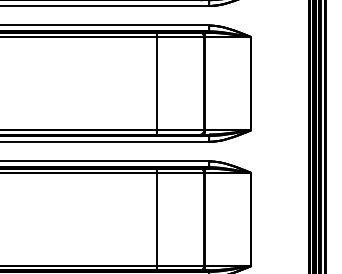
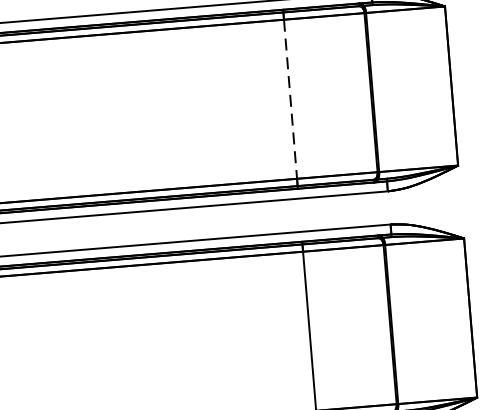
line: (156, 83) -> (289, 98), solid -> dashed

